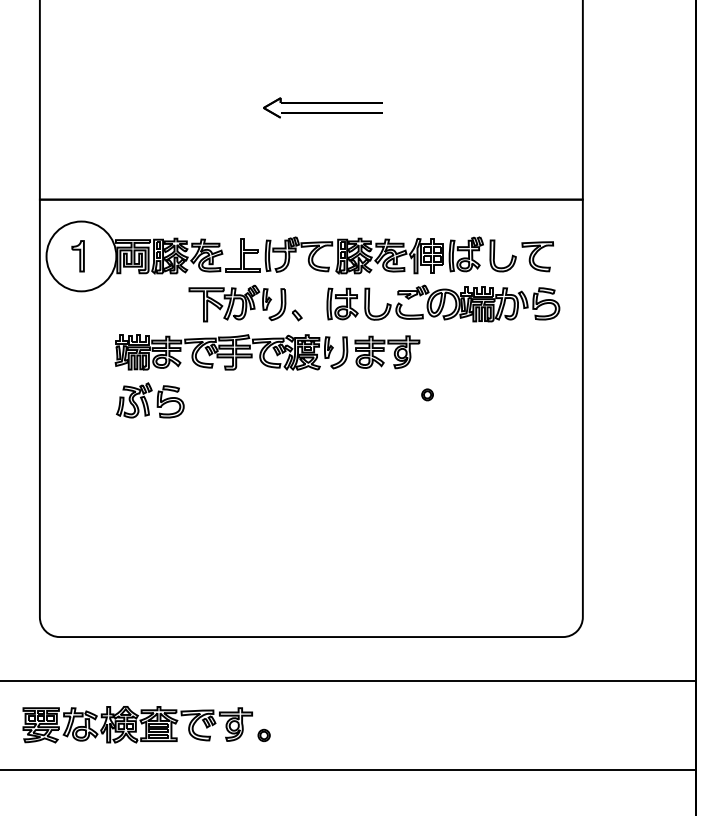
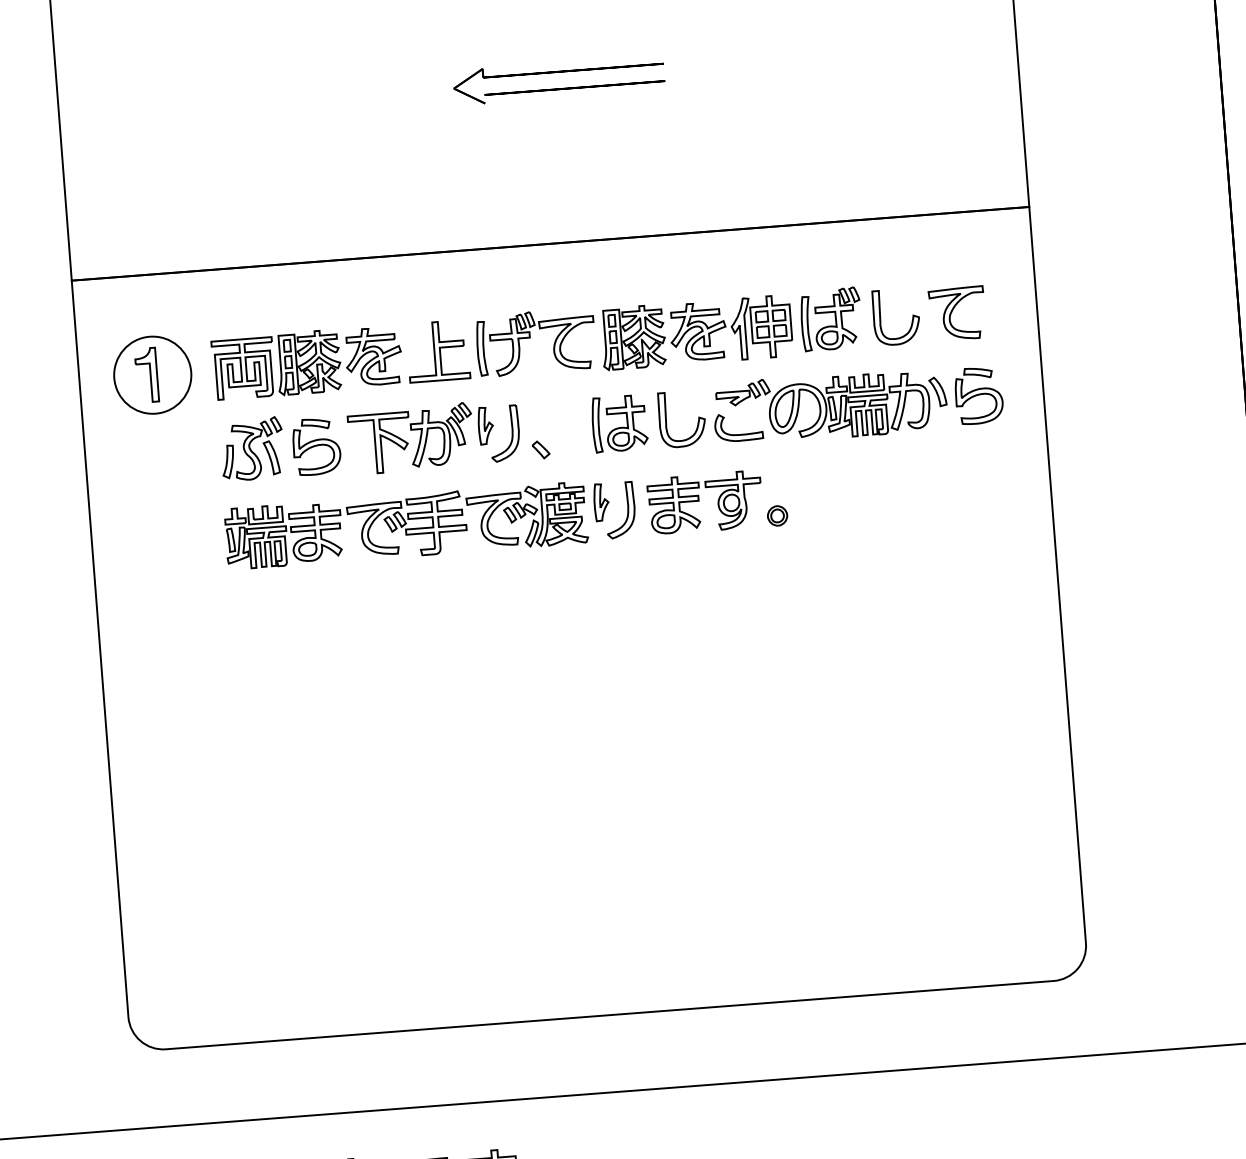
circle: (81, 256) -> (152, 375), size x0.62
part: (427, 394) -> (777, 515), moved
part: (150, 400) -> (280, 447), moved

